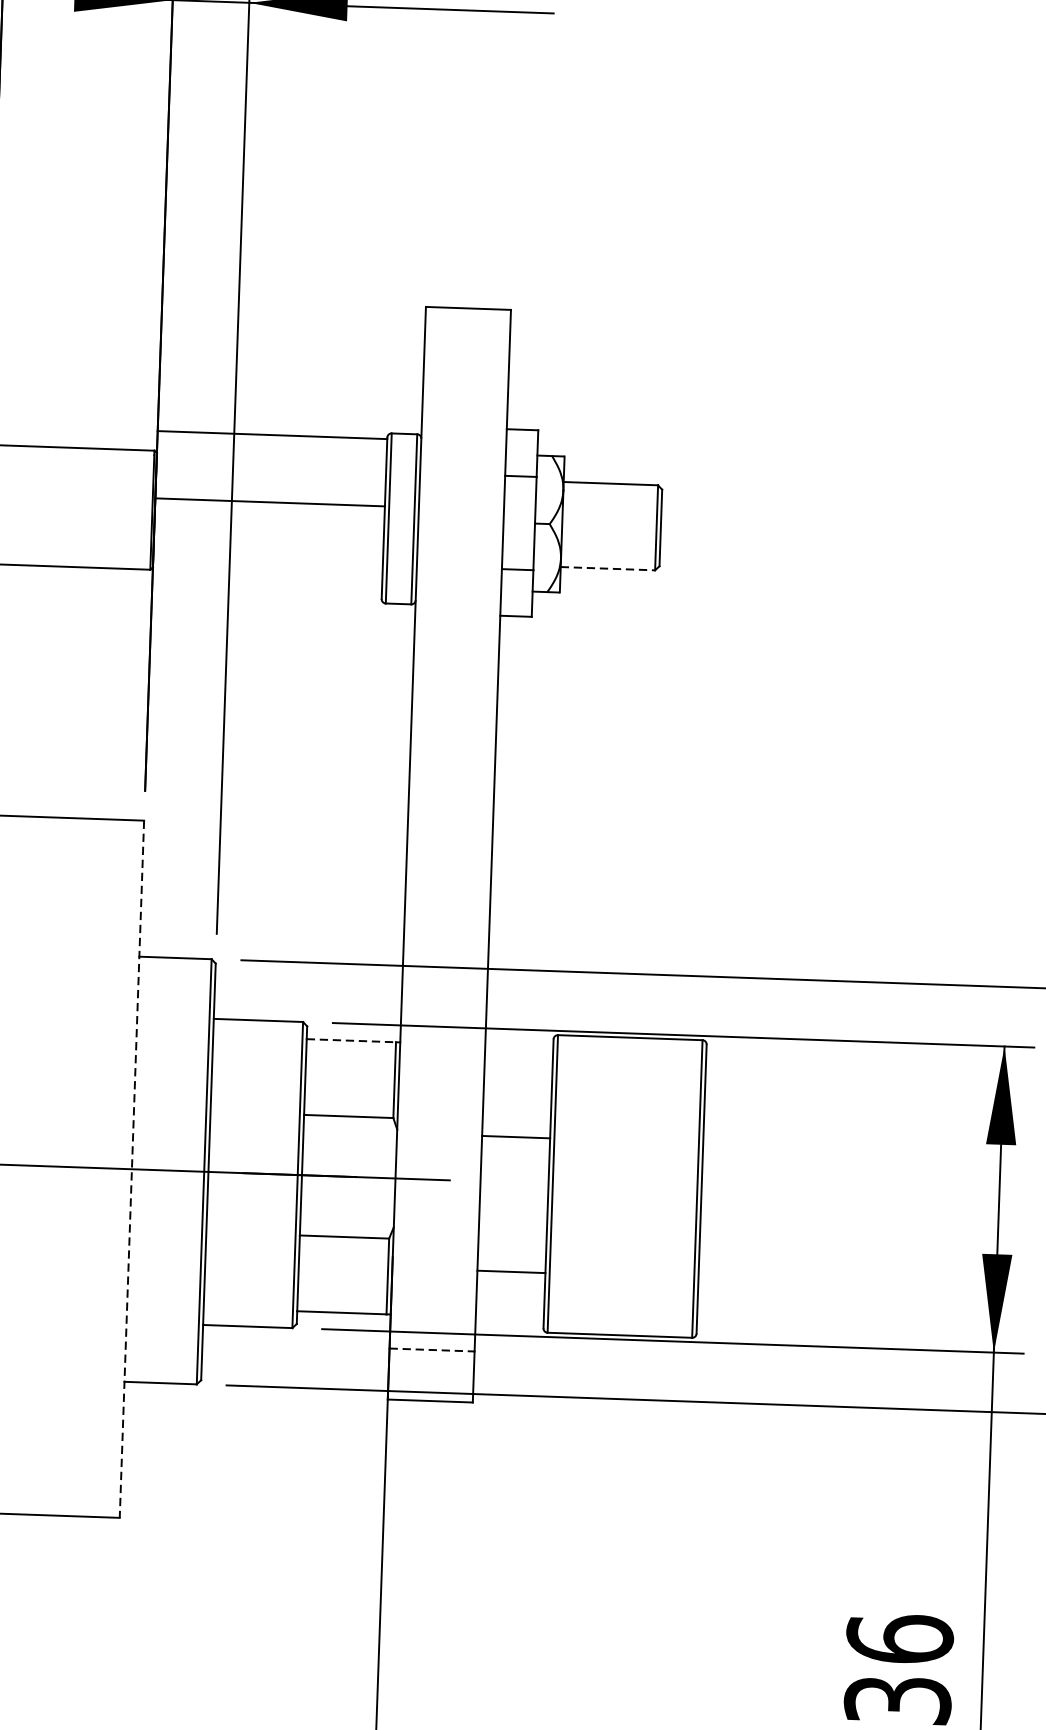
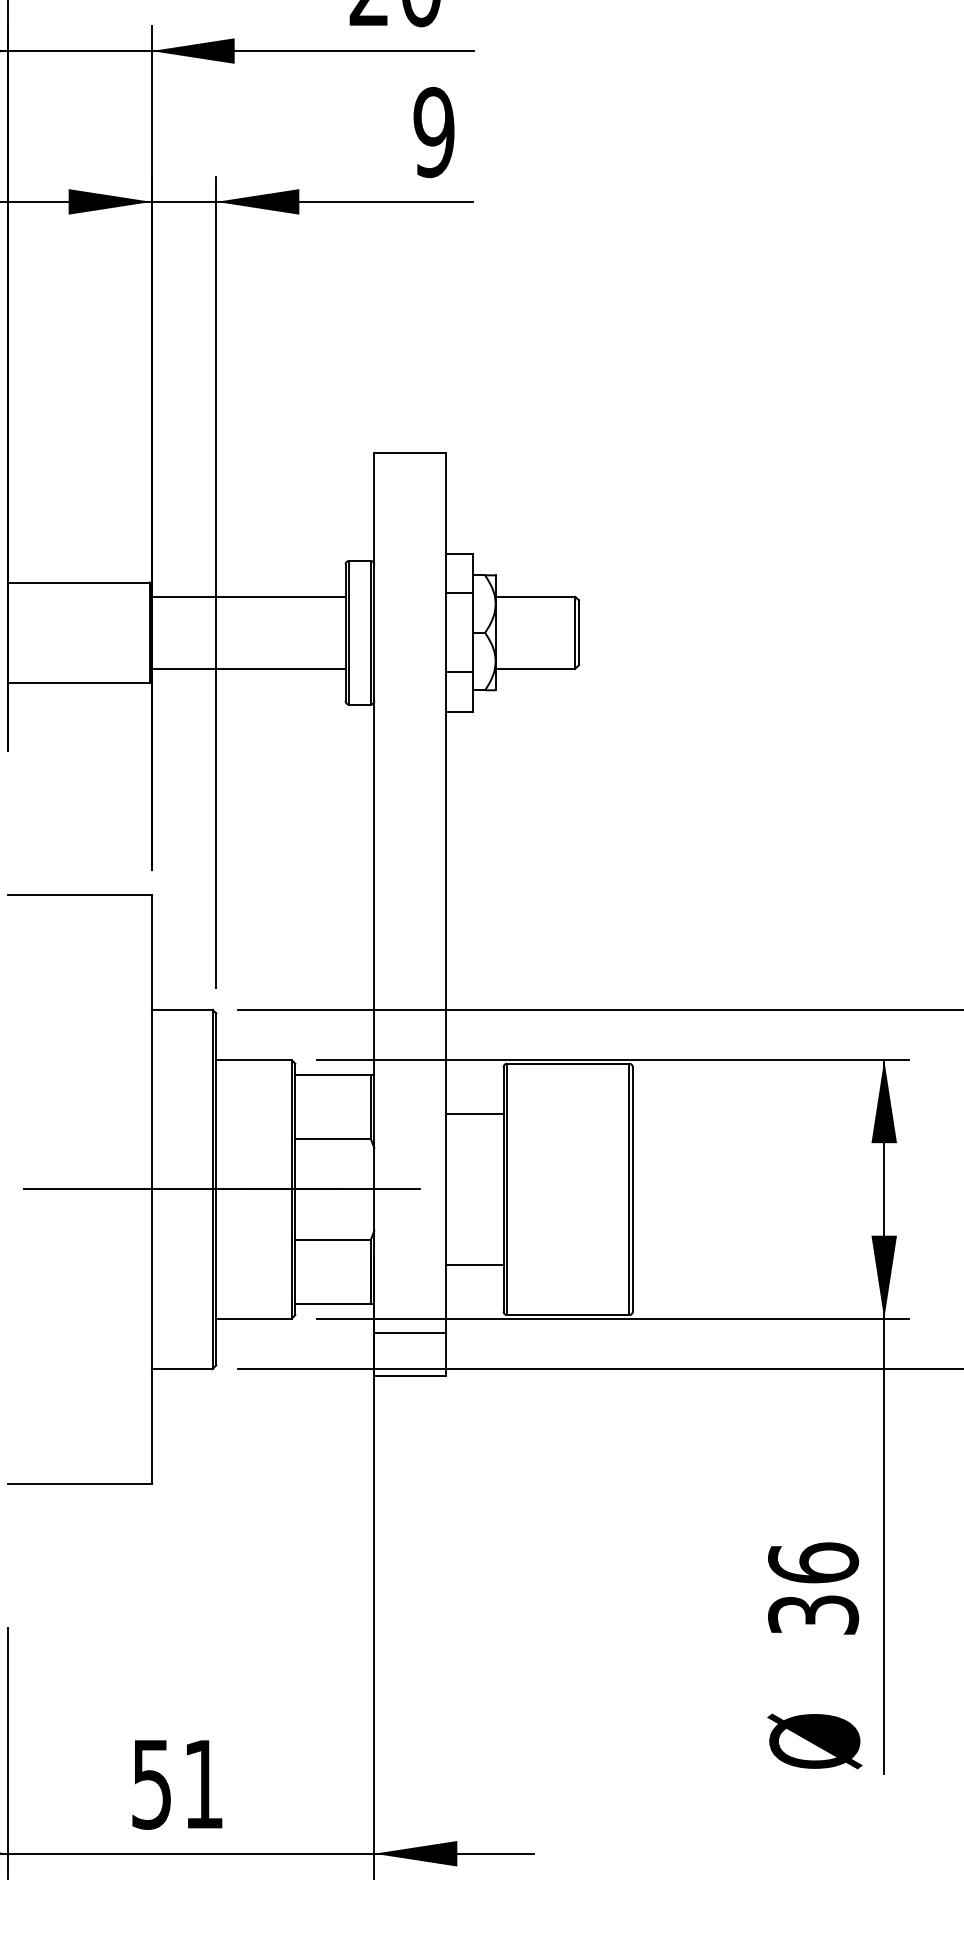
line: (272, 434) -> (248, 596), moved
line: (270, 502) -> (248, 668), moved
line: (607, 568) -> (535, 668), dashed -> solid
line: (351, 1040) -> (333, 1074), dashed -> solid
line: (515, 1137) -> (474, 1114), moved
line: (131, 1169) -> (151, 1189), dashed -> solid
line: (432, 1350) -> (410, 1333), dashed -> solid

